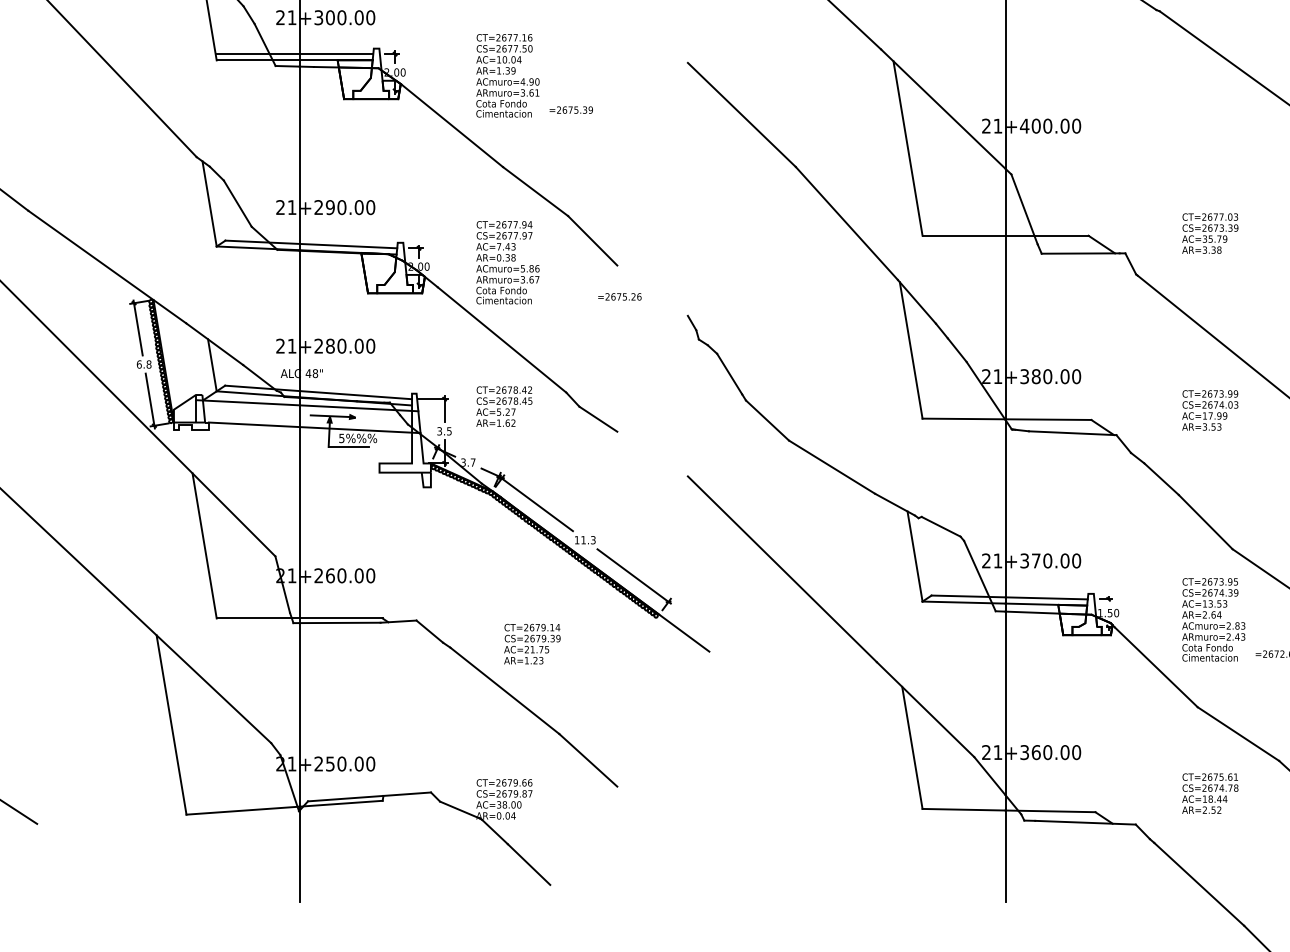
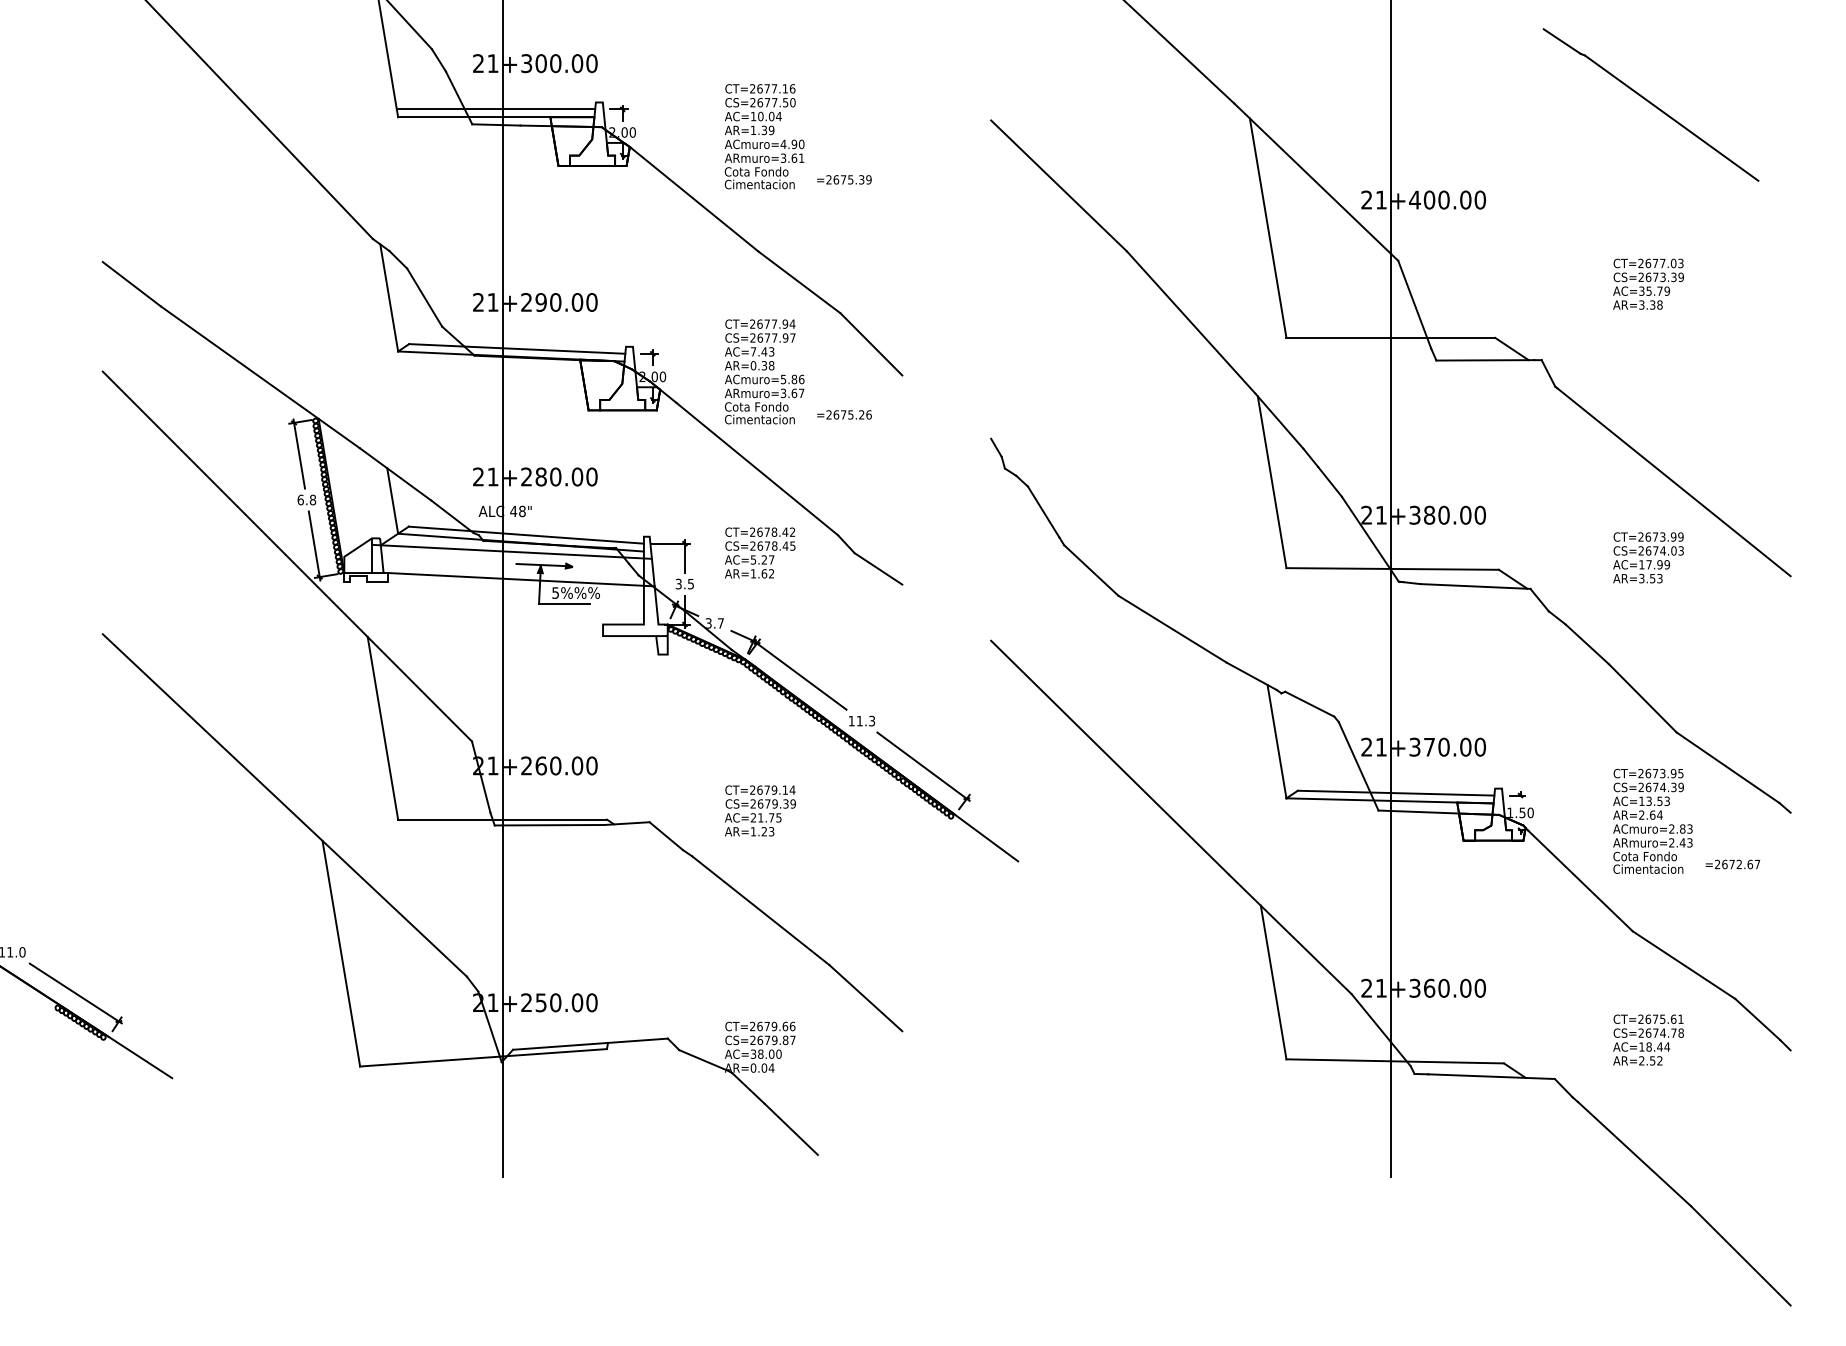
text: (1210, 233) -> (1648, 283), moved
text: (619, 296) -> (844, 414), moved
text: (532, 643) -> (760, 810), moved

